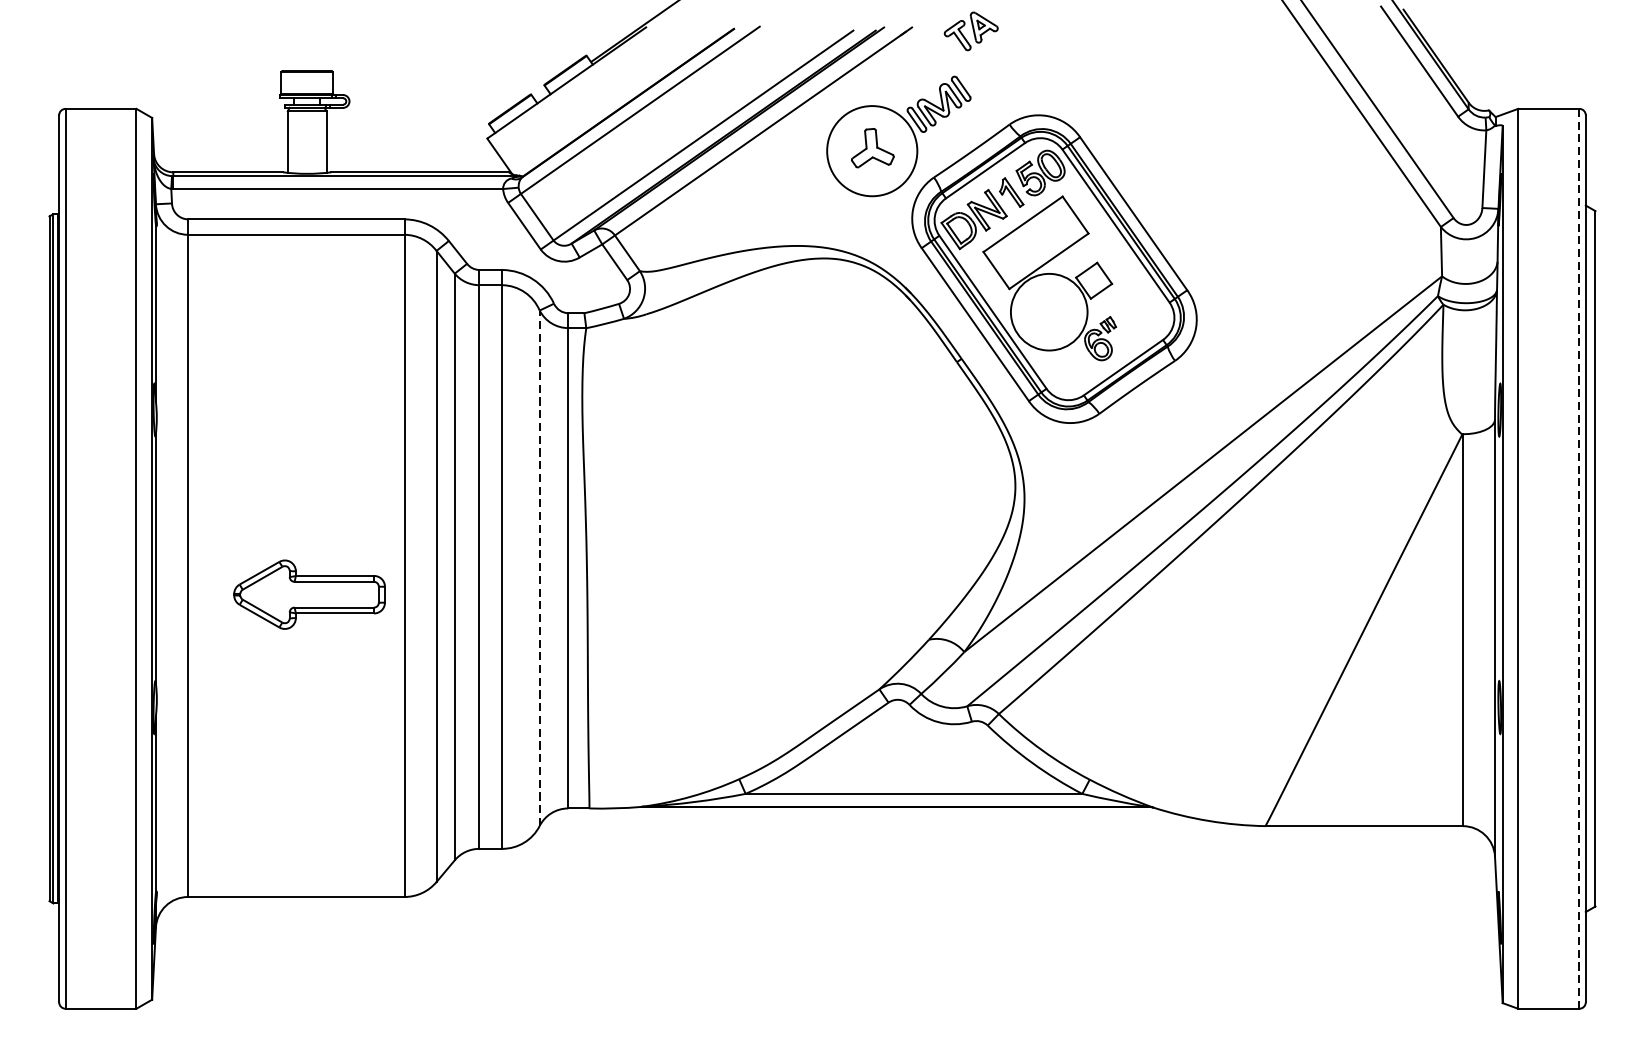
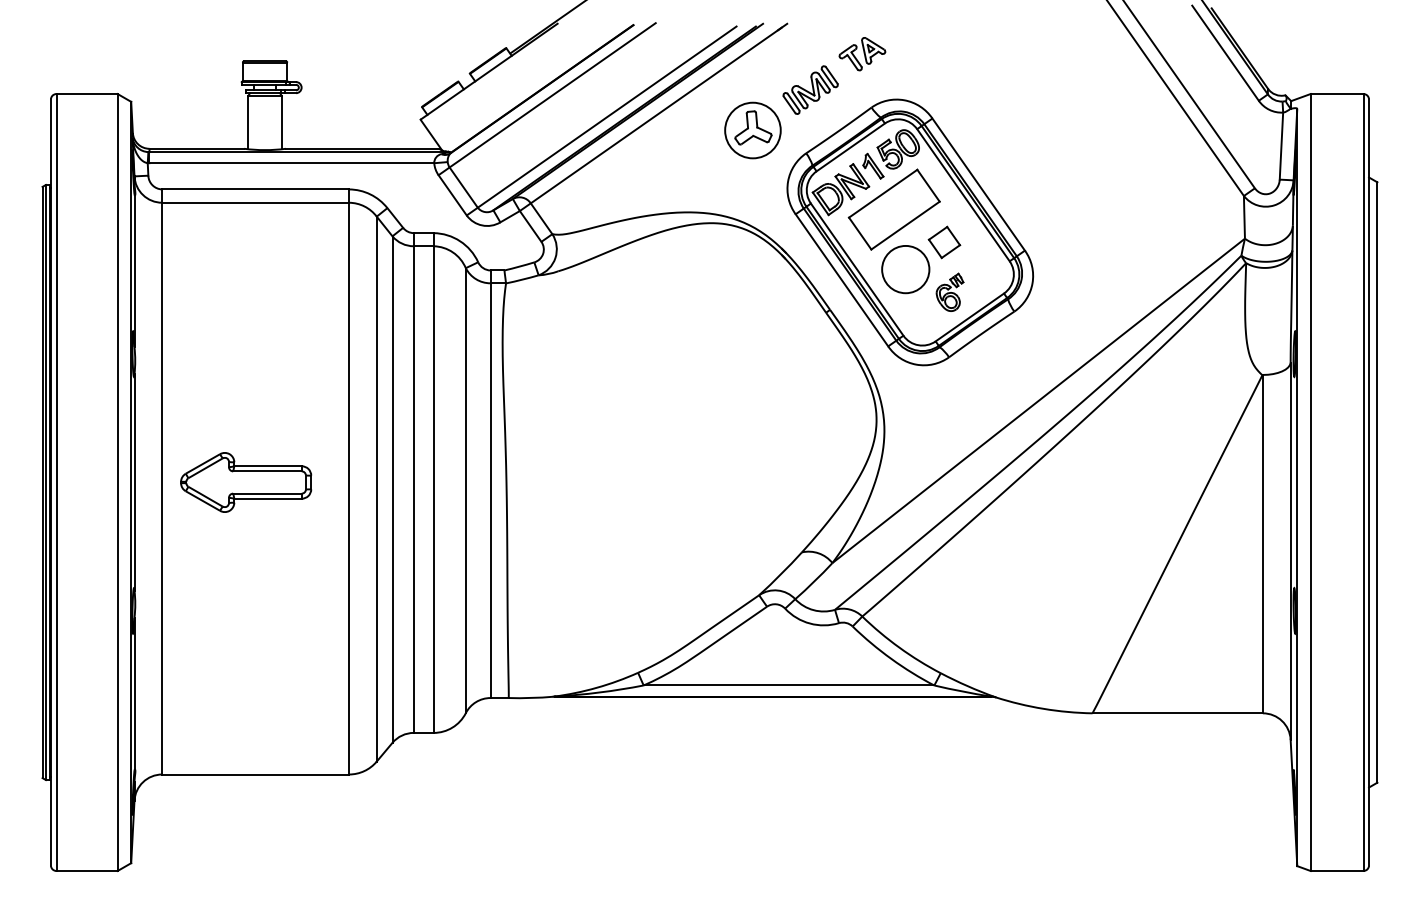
part: (971, 31) -> (862, 54), moved
circle: (871, 151) -> (752, 130), size x0.71
circle: (1048, 312) -> (905, 269), size x0.71
line: (1579, 559) -> (1363, 483), dashed -> solid
line: (539, 568) -> (465, 490), dashed -> solid
part: (309, 594) -> (246, 482), moved

